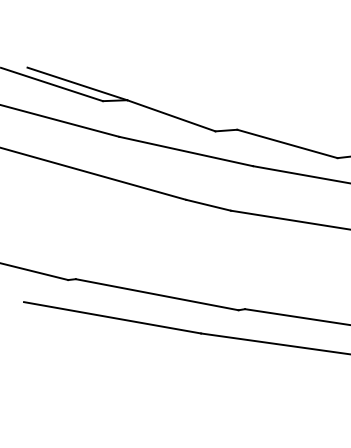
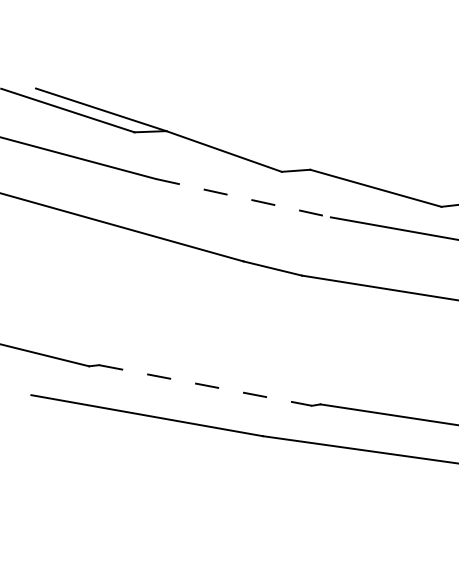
line: (186, 151) -> (243, 198), solid -> dashed
line: (157, 294) -> (205, 385), solid -> dashed

